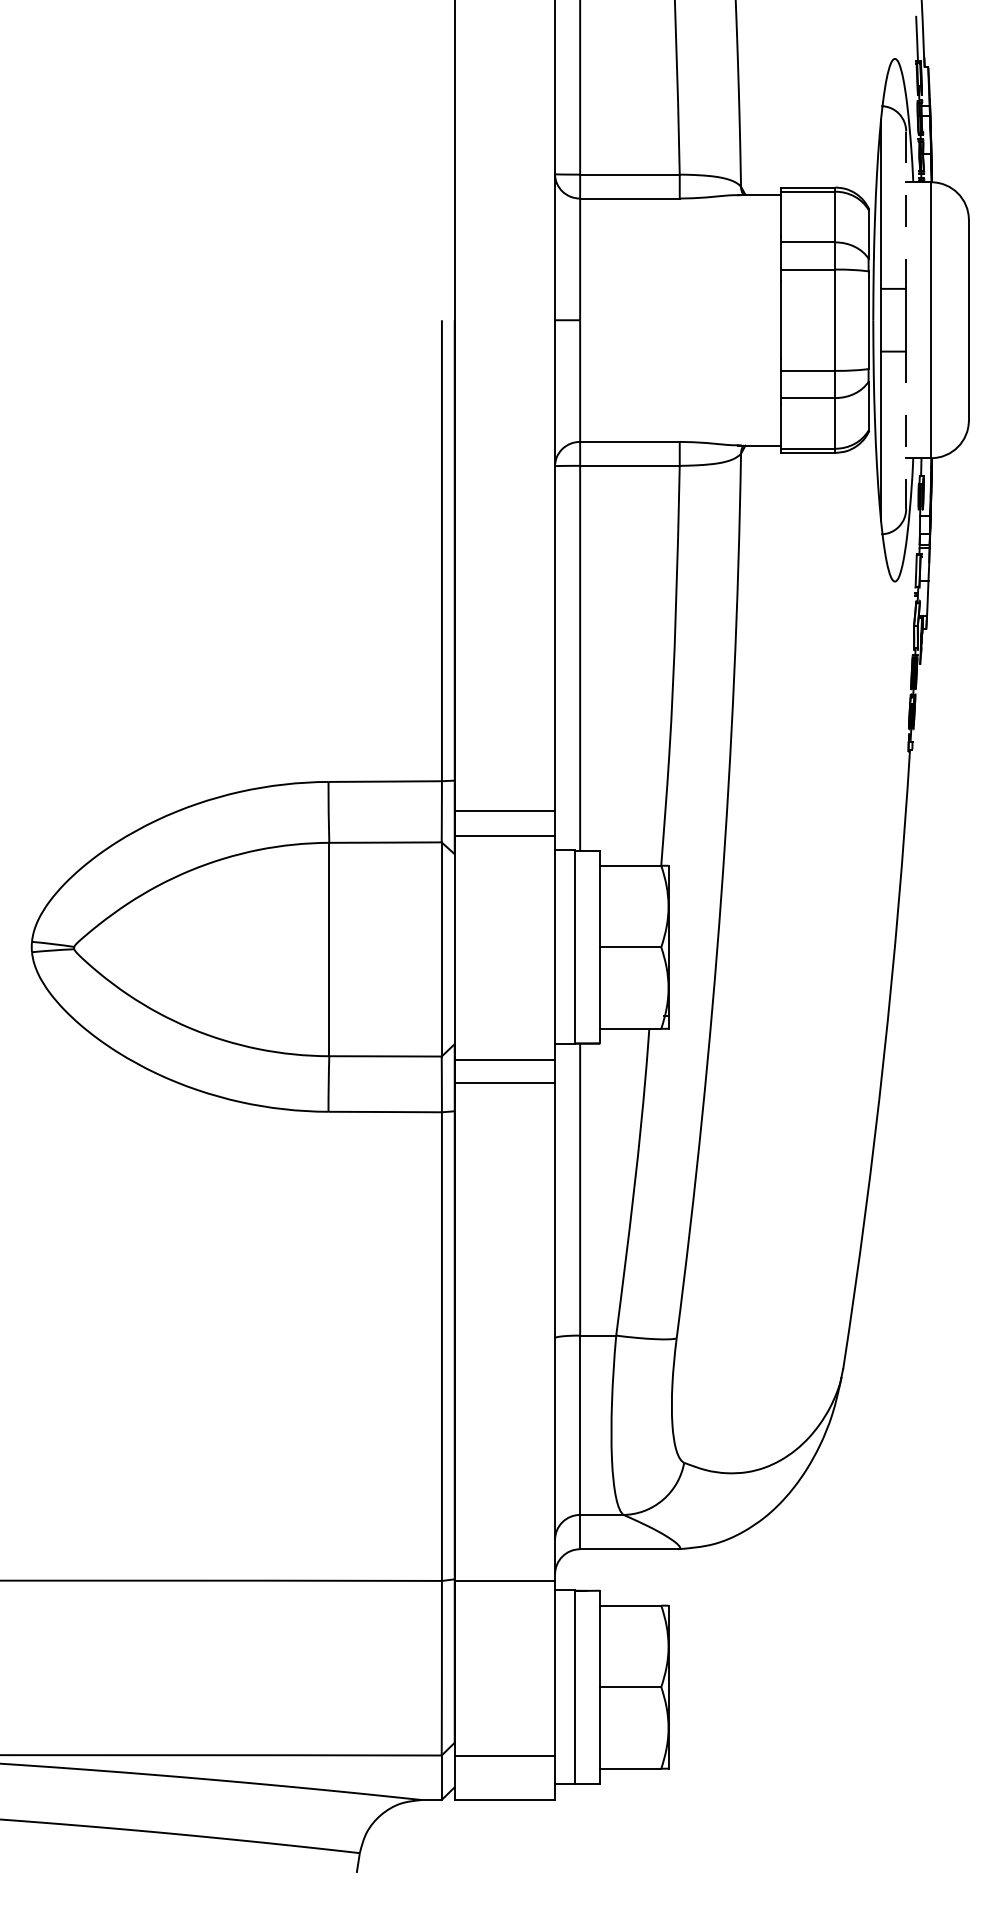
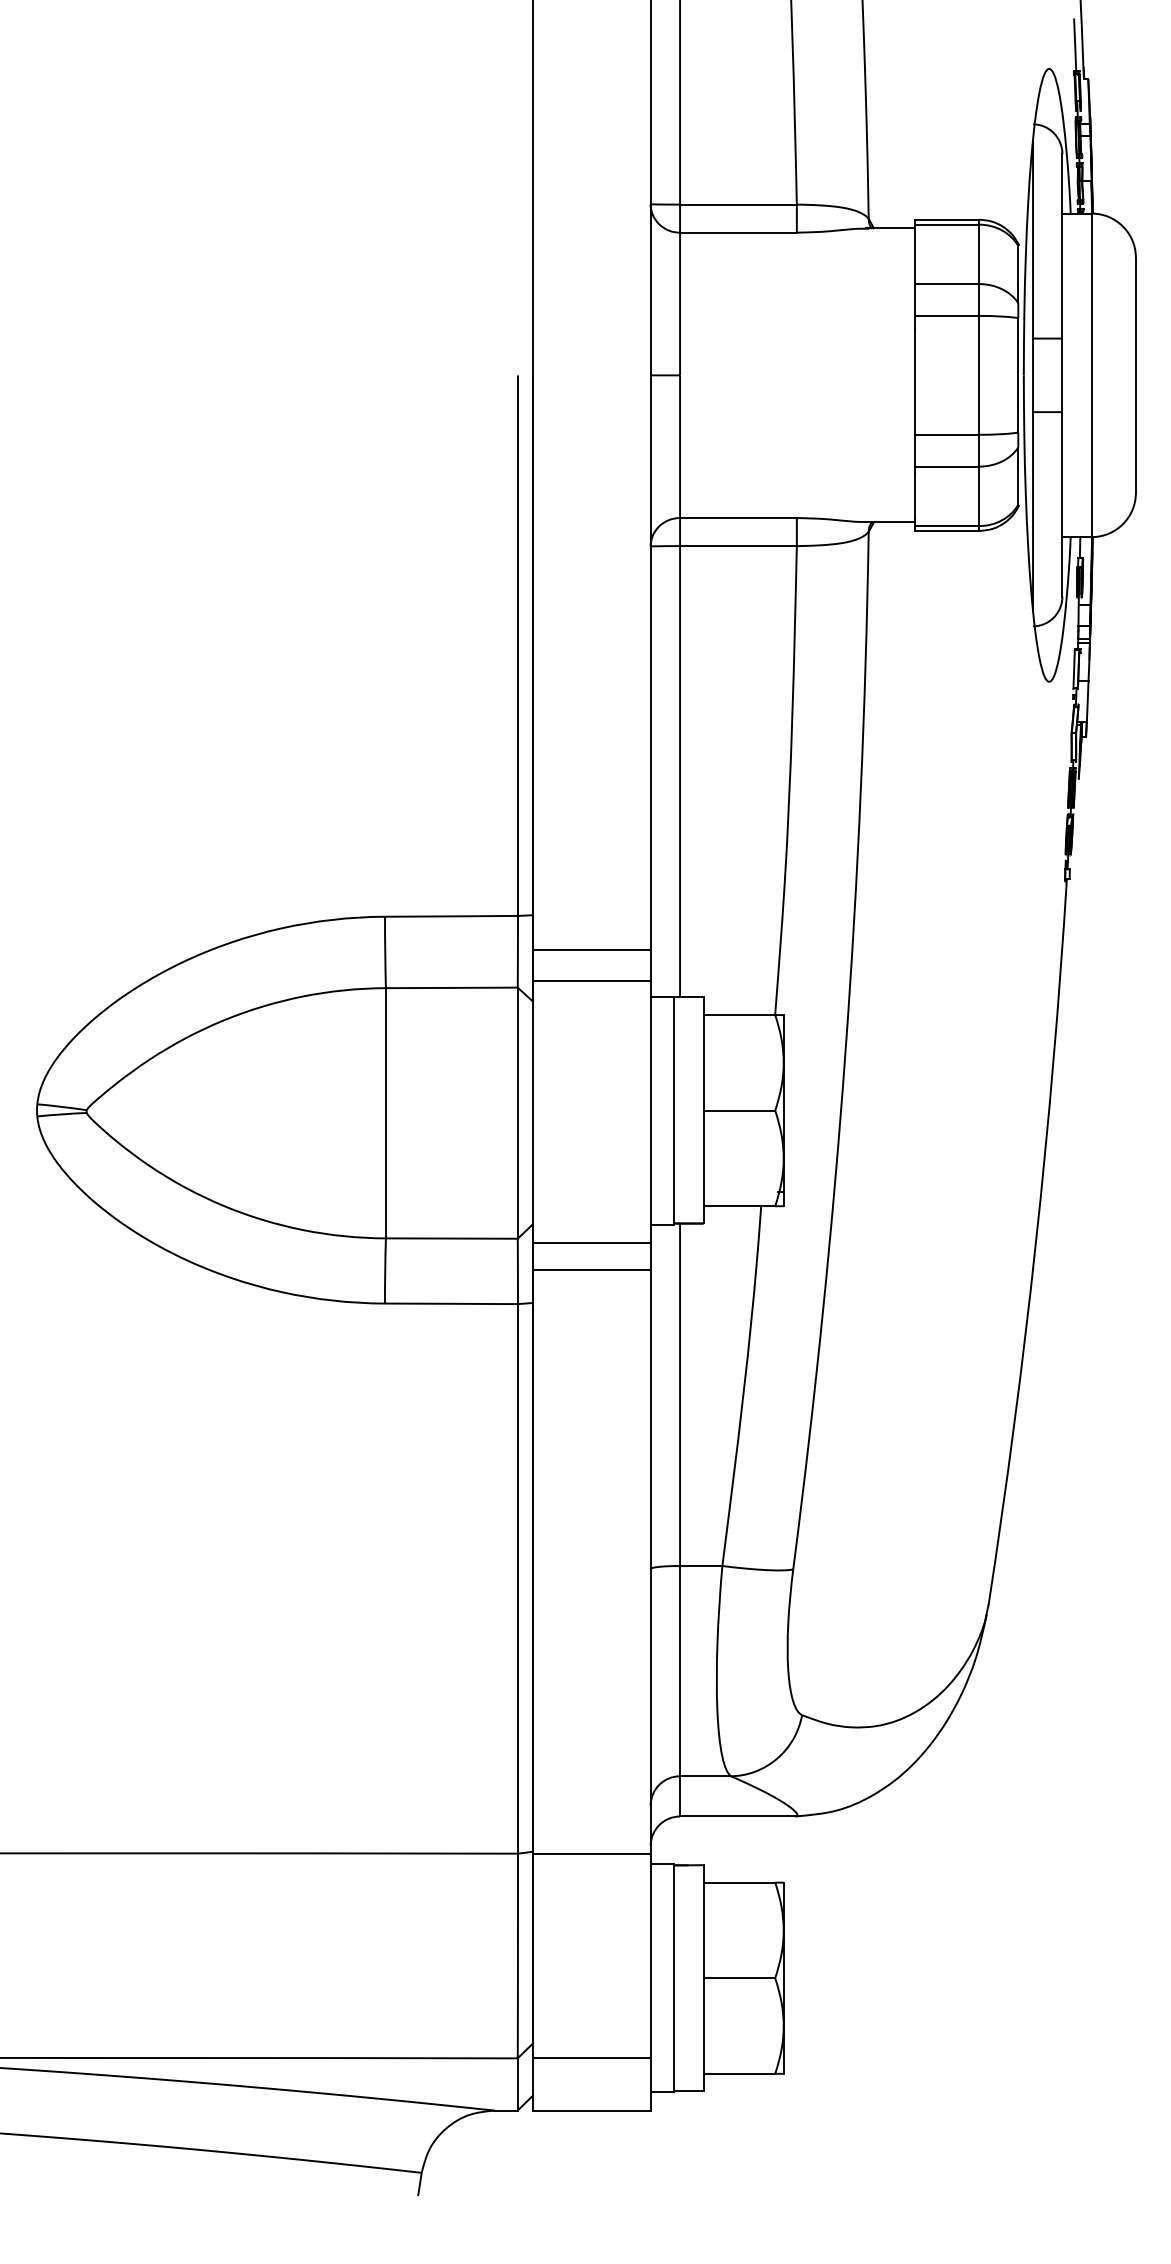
line: (906, 210) -> (1062, 246), dashed -> solid
line: (906, 430) -> (1062, 504), dashed -> solid

